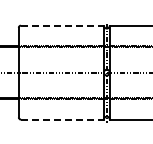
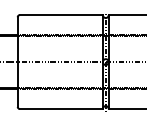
line: (62, 25) -> (61, 14), dashed -> solid
line: (62, 119) -> (61, 108), dashed -> solid

